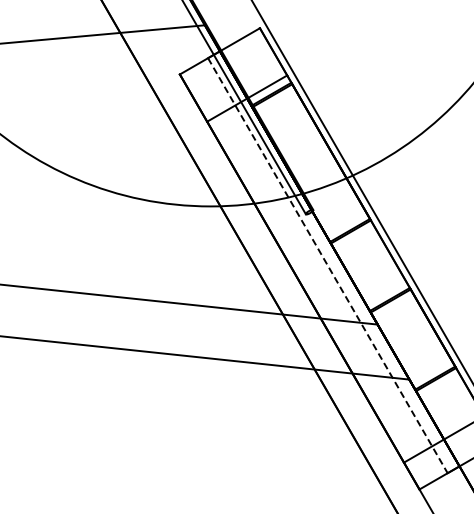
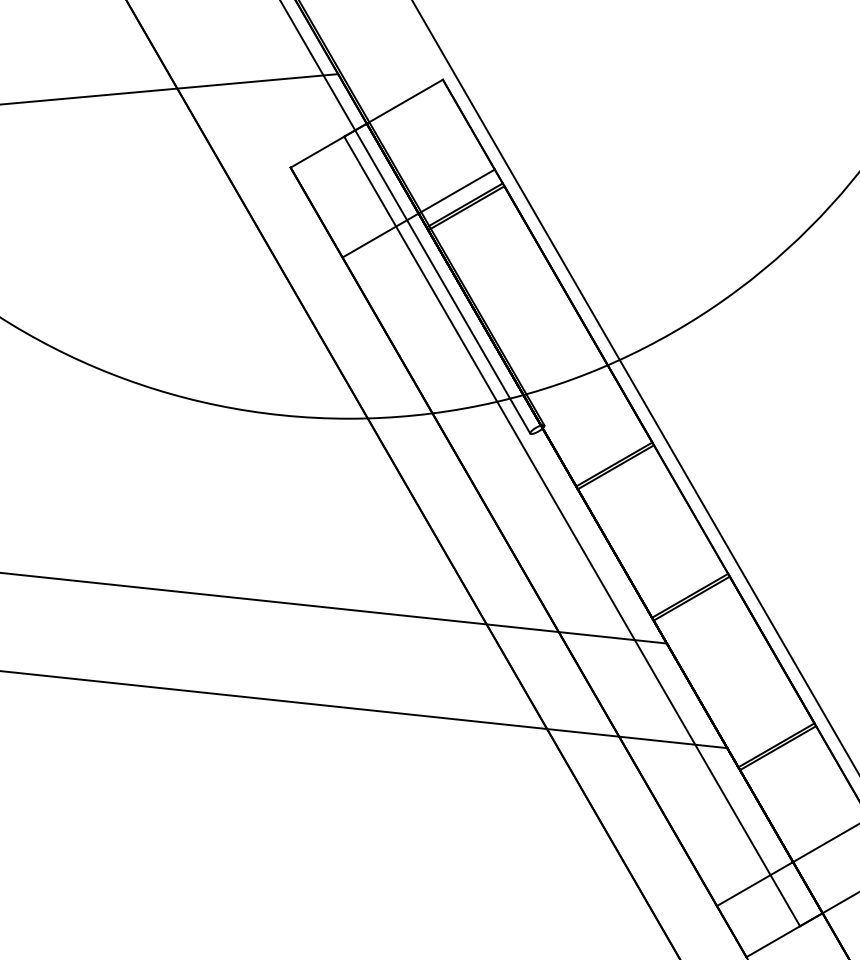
line: (327, 265) -> (571, 531), dashed -> solid

